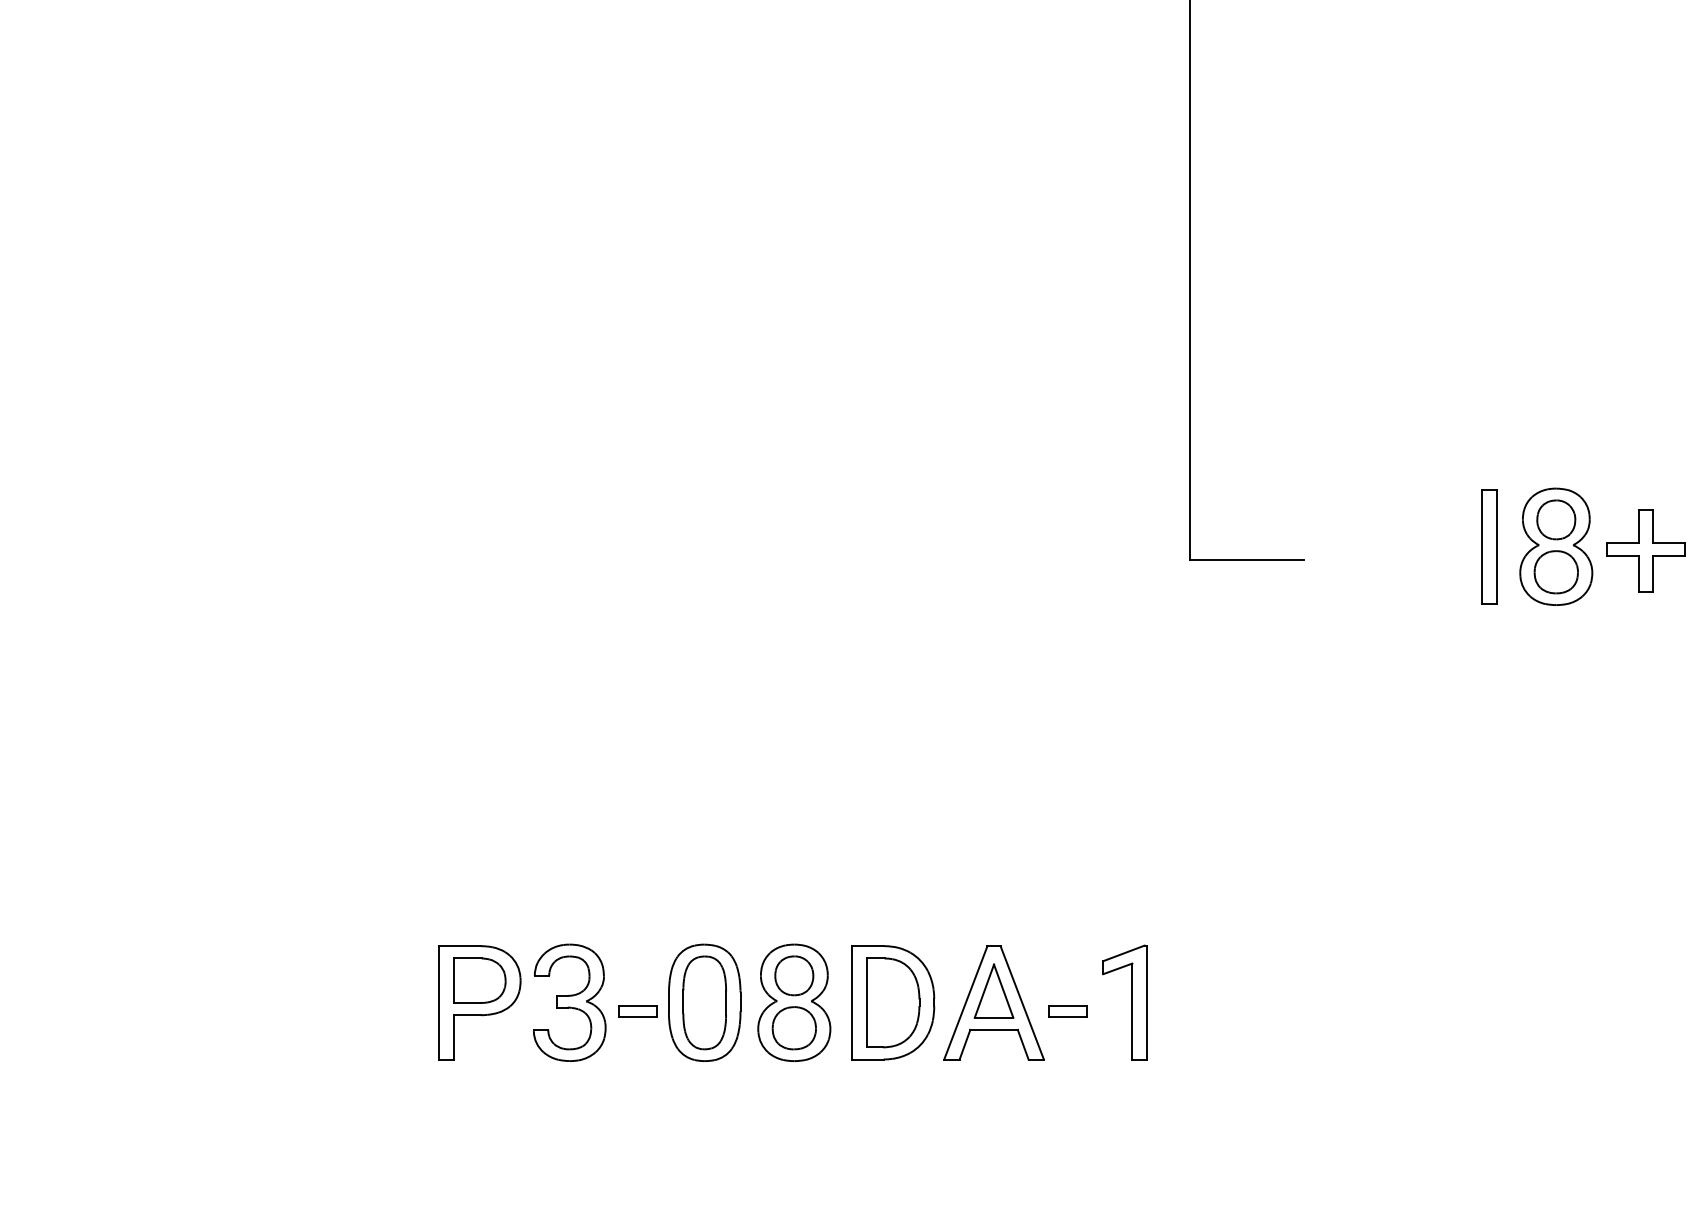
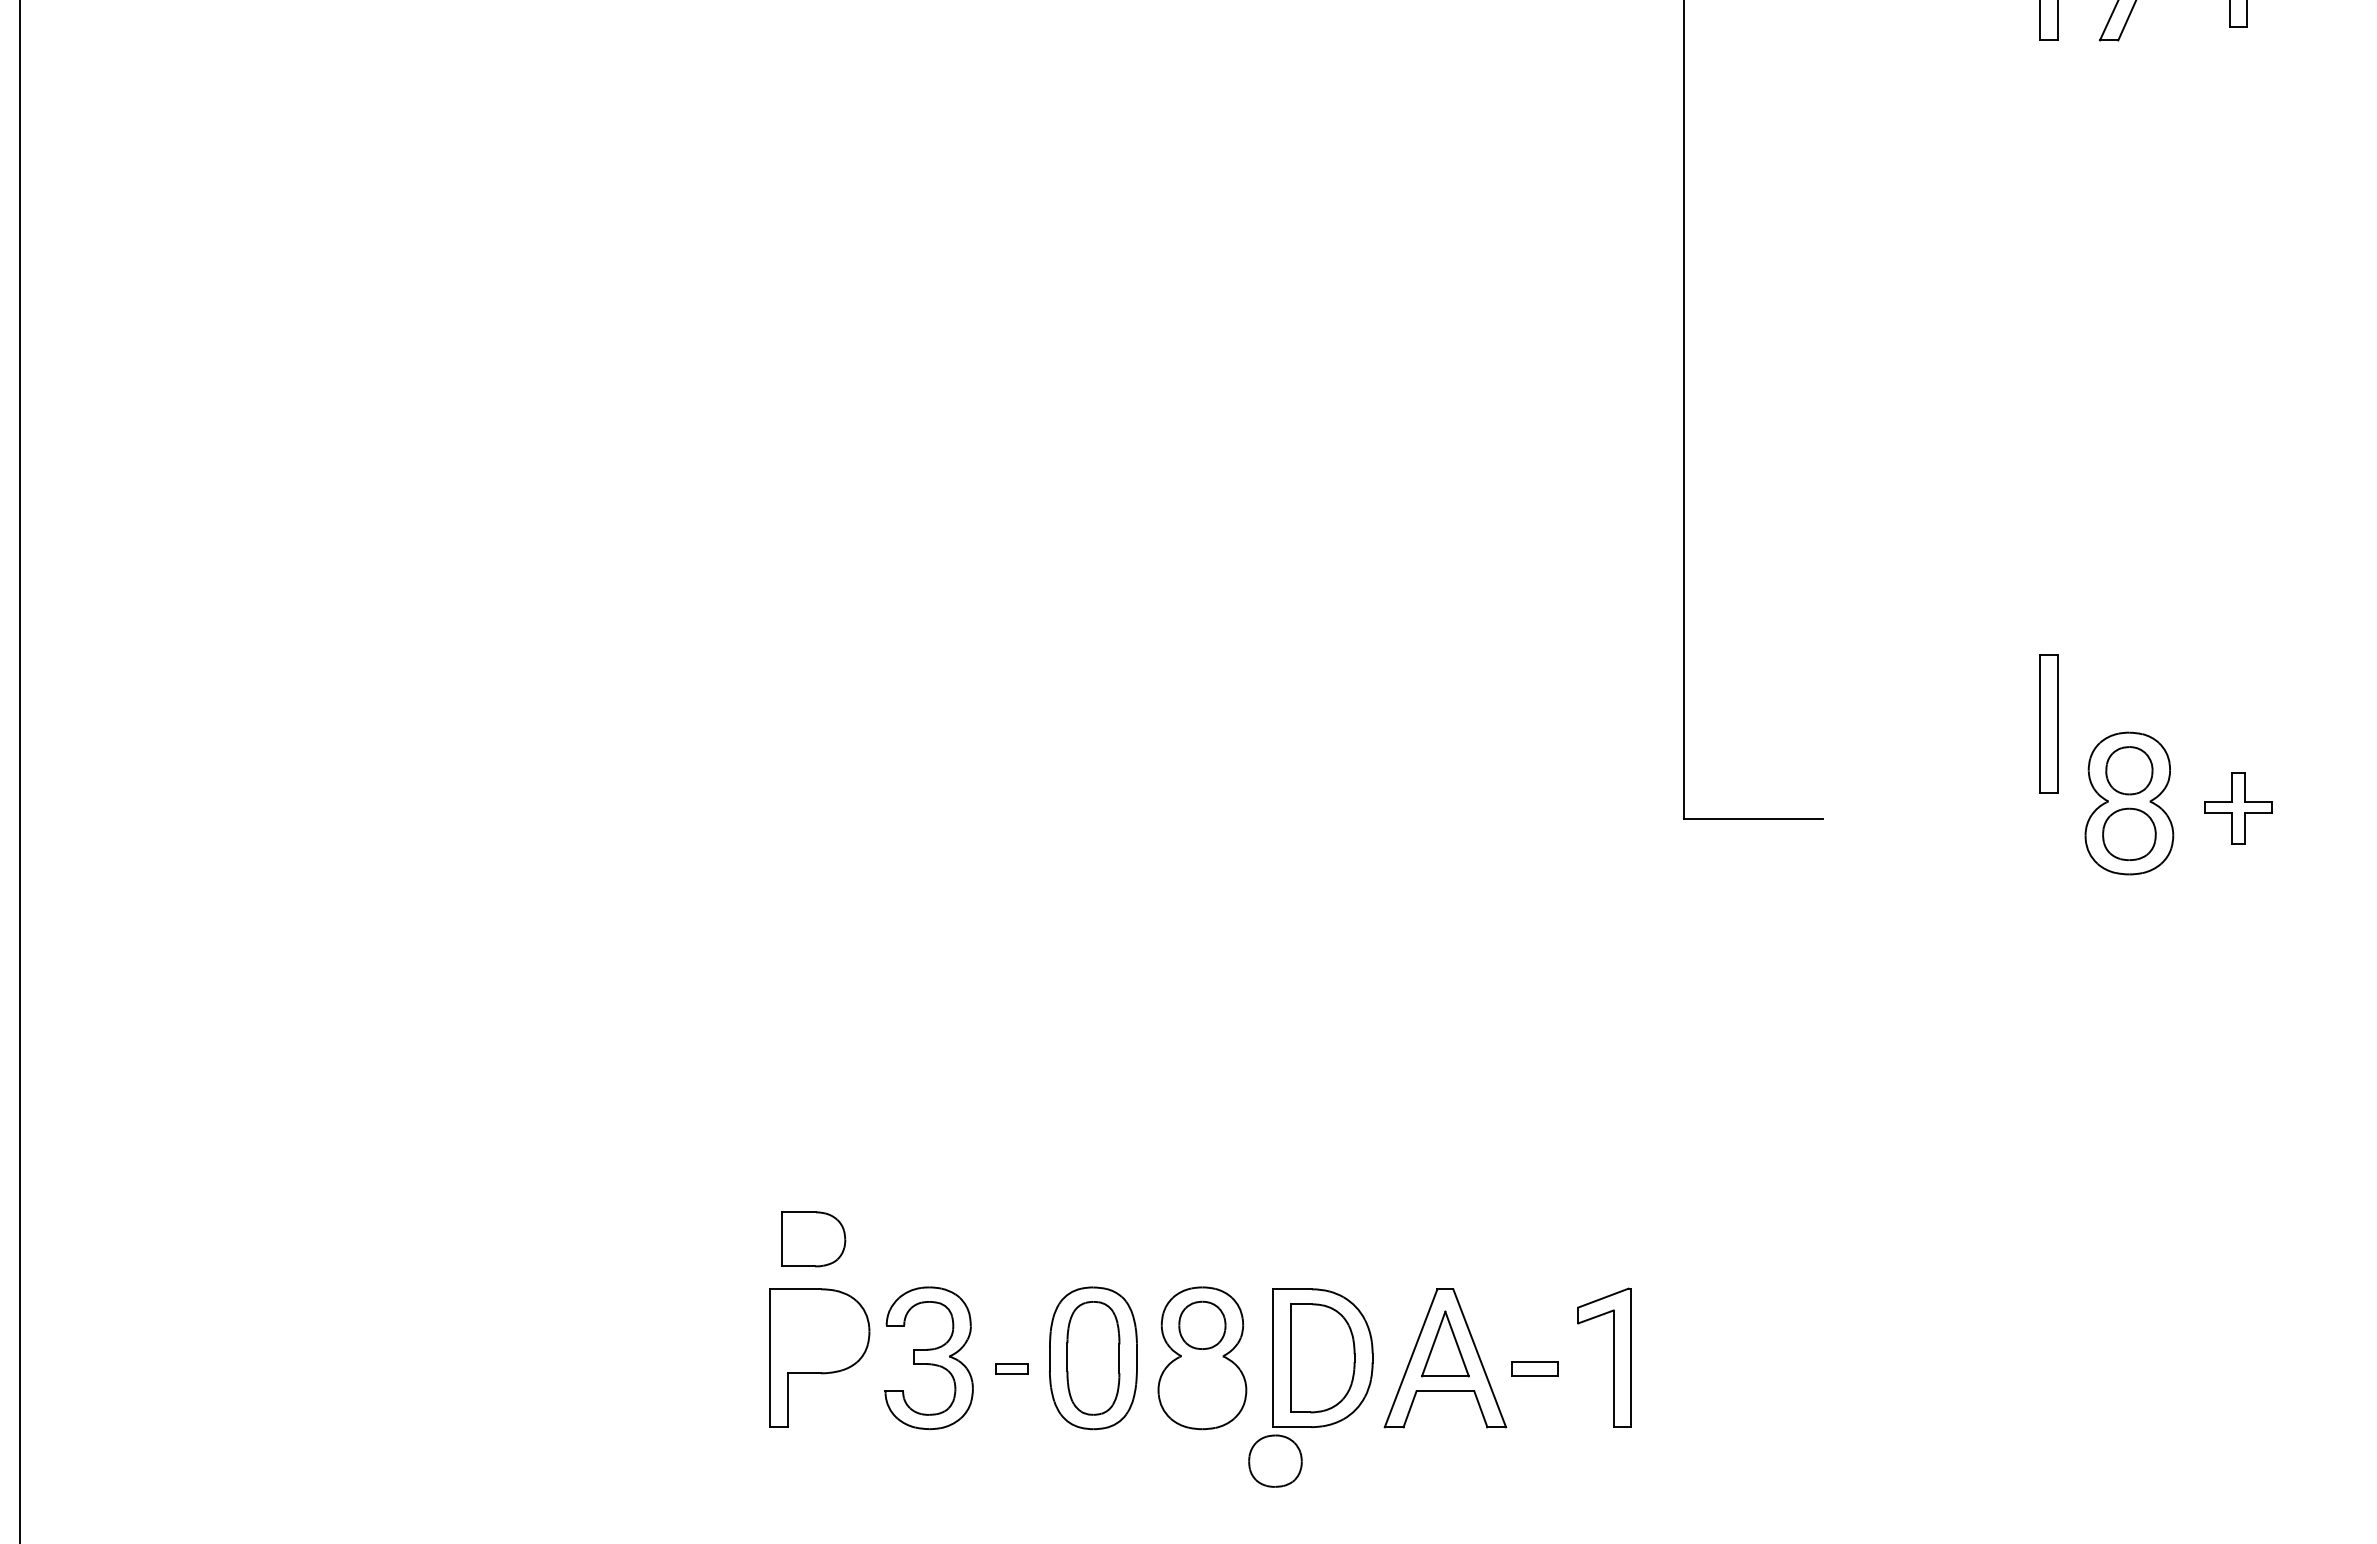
part: (1489, 546) -> (2048, 723), moved
part: (1645, 550) -> (2238, 808), size x0.7
part: (479, 980) -> (813, 1239), moved
part: (637, 1011) -> (1011, 1368), size x0.7
part: (794, 1027) -> (1275, 1460), moved

